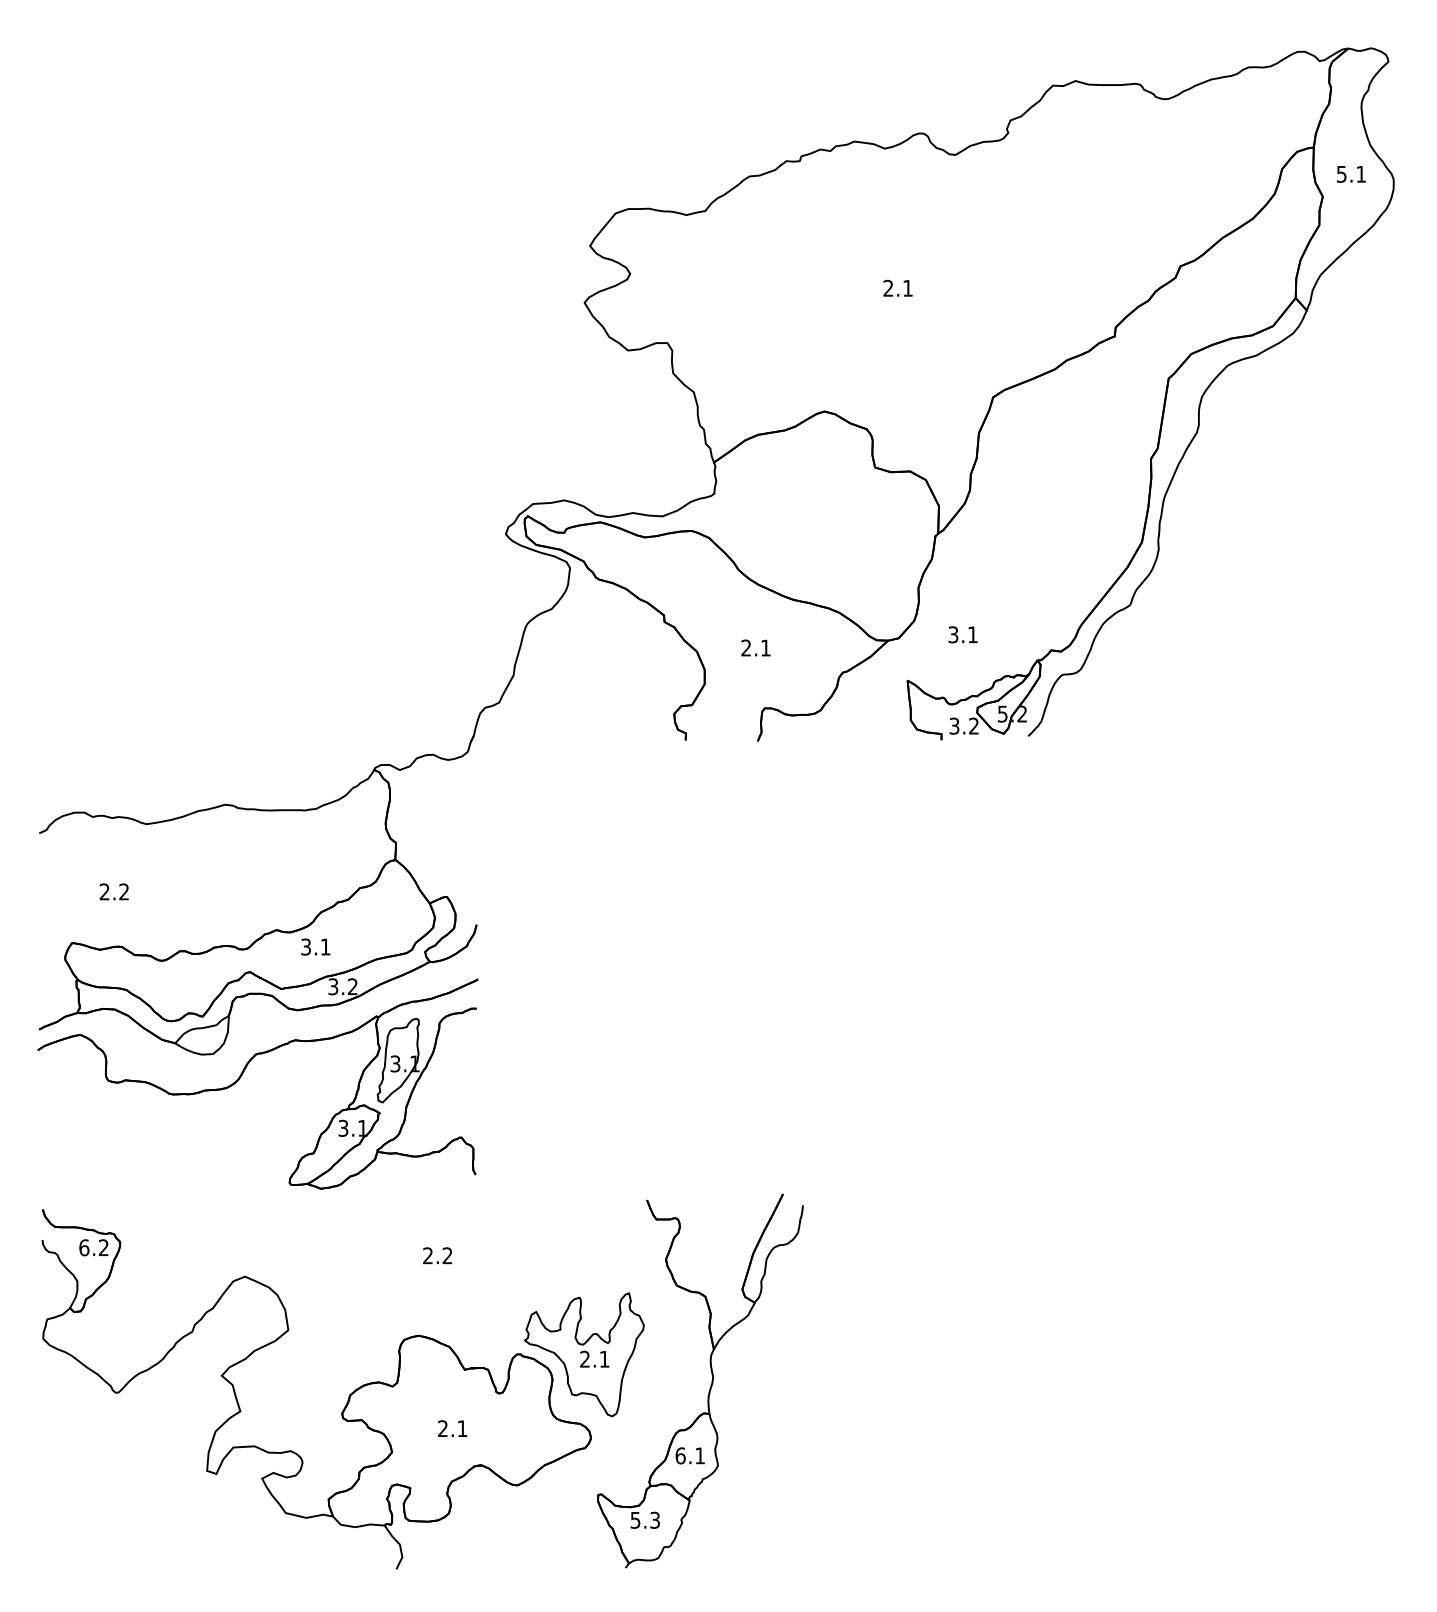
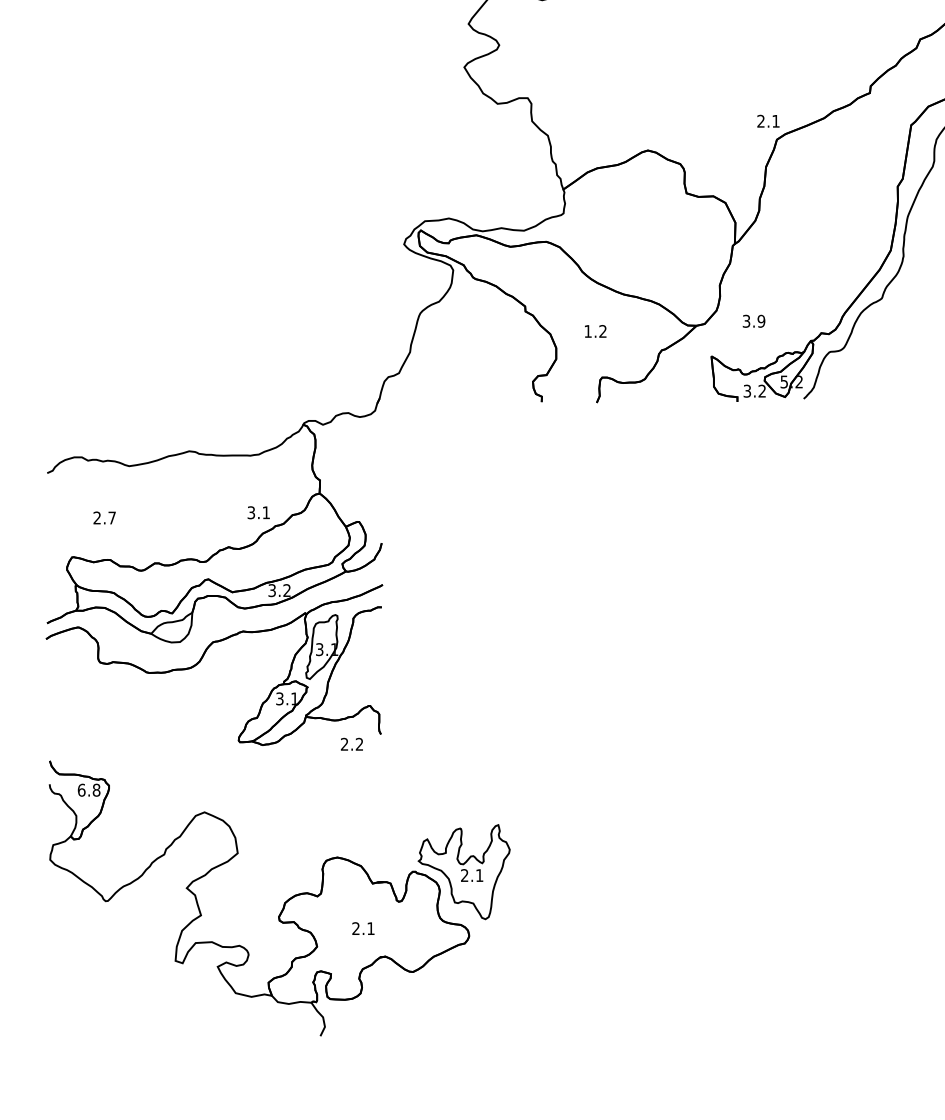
text: (897, 287) -> (768, 120), moved
text: (972, 634) -> (761, 321), 3.1 -> 3.9
text: (755, 647) -> (595, 331), 2.1 -> 1.2
text: (123, 891) -> (111, 517), 2.2 -> 2.7
text: (315, 946) -> (258, 512), moved
text: (103, 1247) -> (96, 790), 6.2 -> 6.8
text: (437, 1255) -> (351, 744), moved
part: (711, 1380) -> (561, 891), removed

